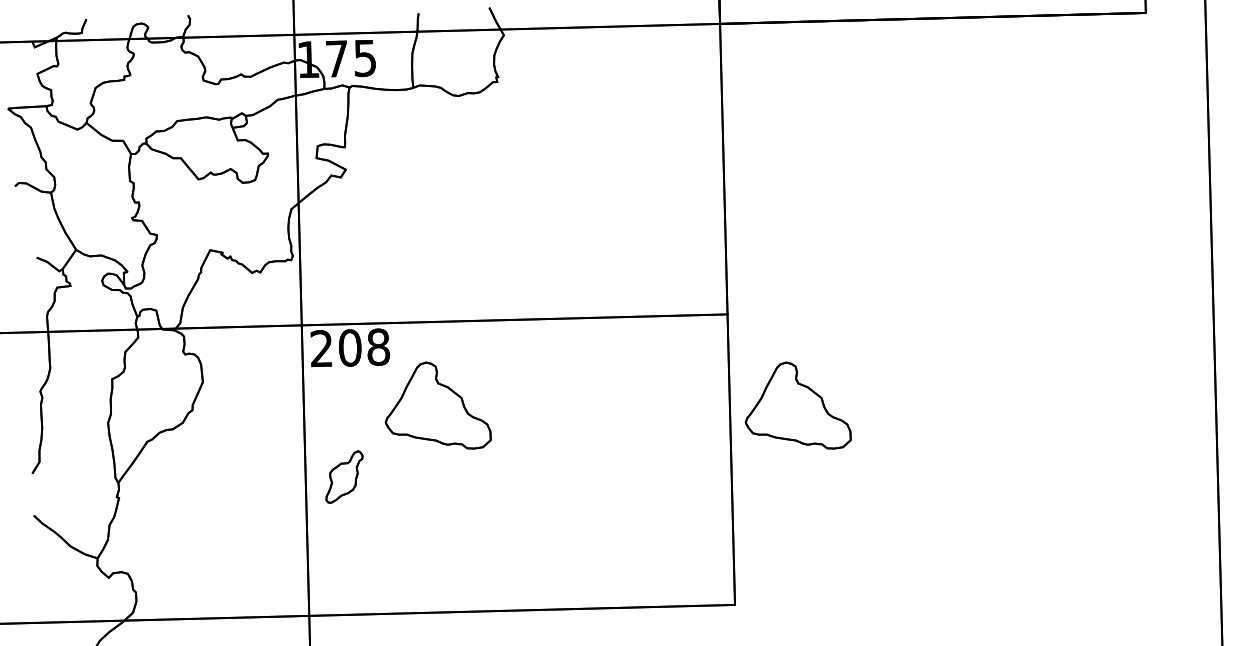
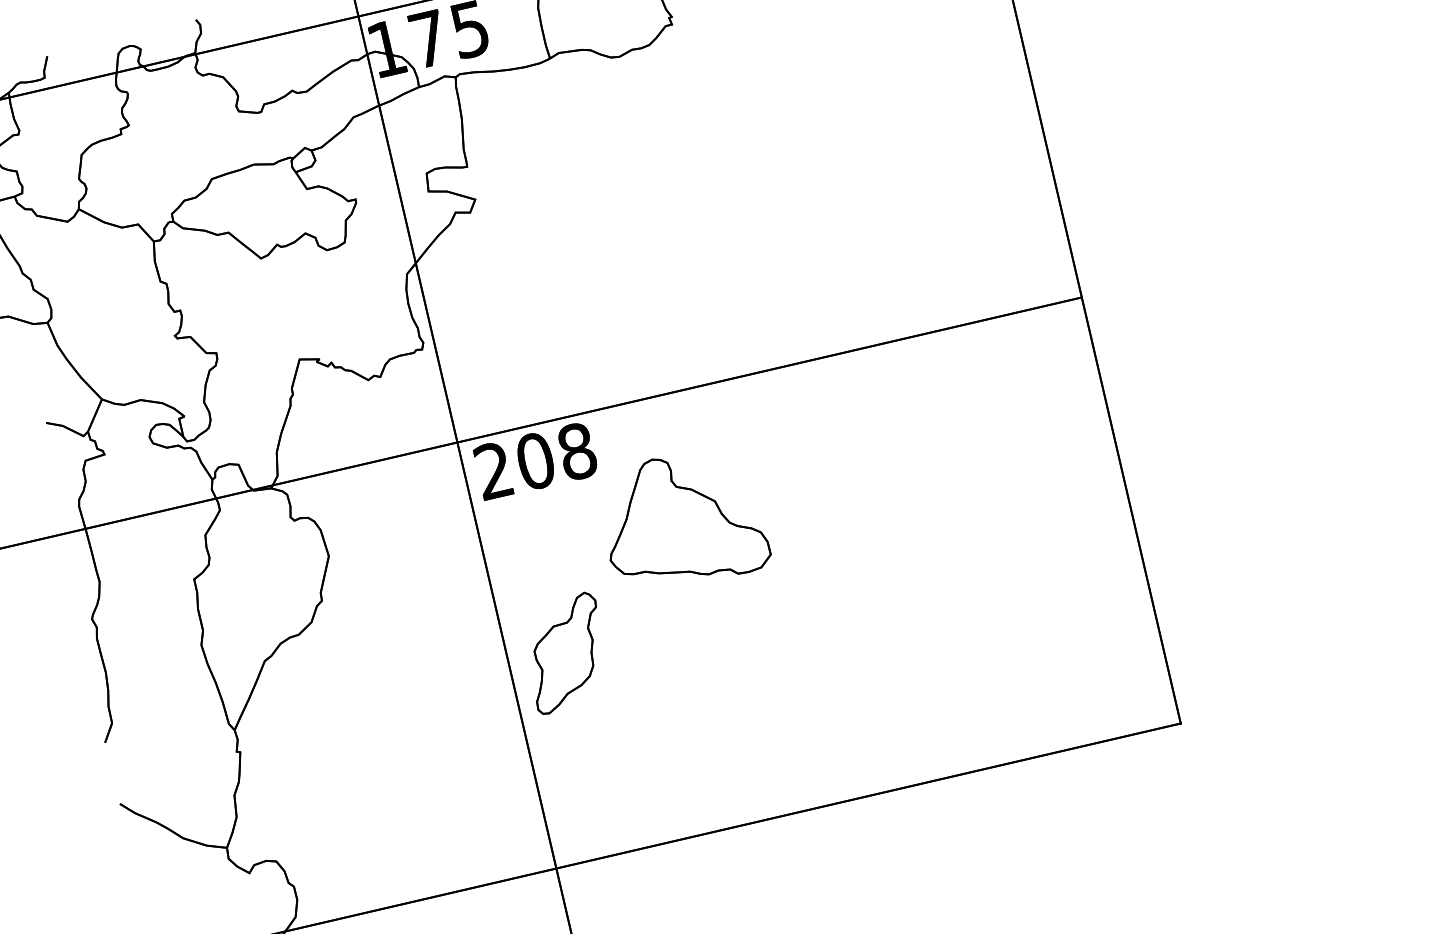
part: (797, 405) -> (1212, 410), removed
part: (344, 476) -> (566, 652), size x1.43

